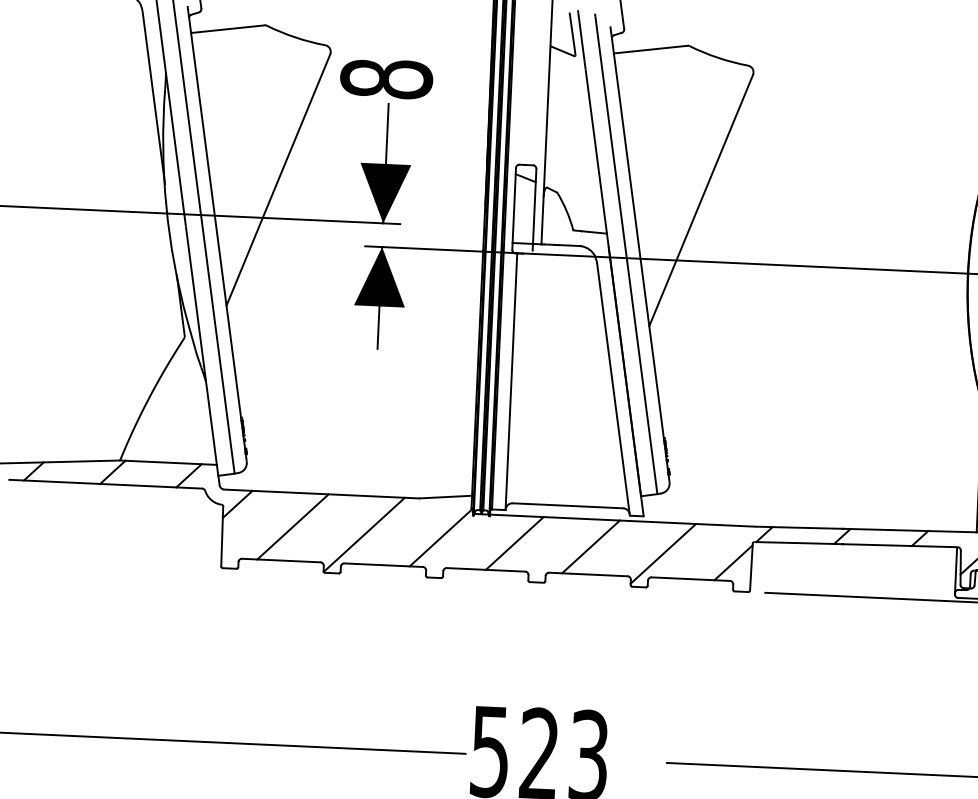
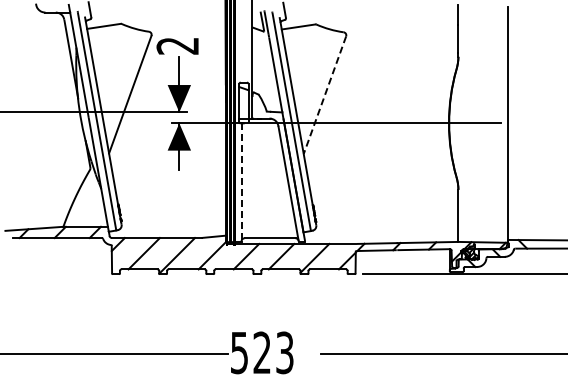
text: (385, 77) -> (177, 45), 8 -> 2
line: (700, 201) -> (324, 95), solid -> dashed
line: (511, 381) -> (241, 182), solid -> dashed

